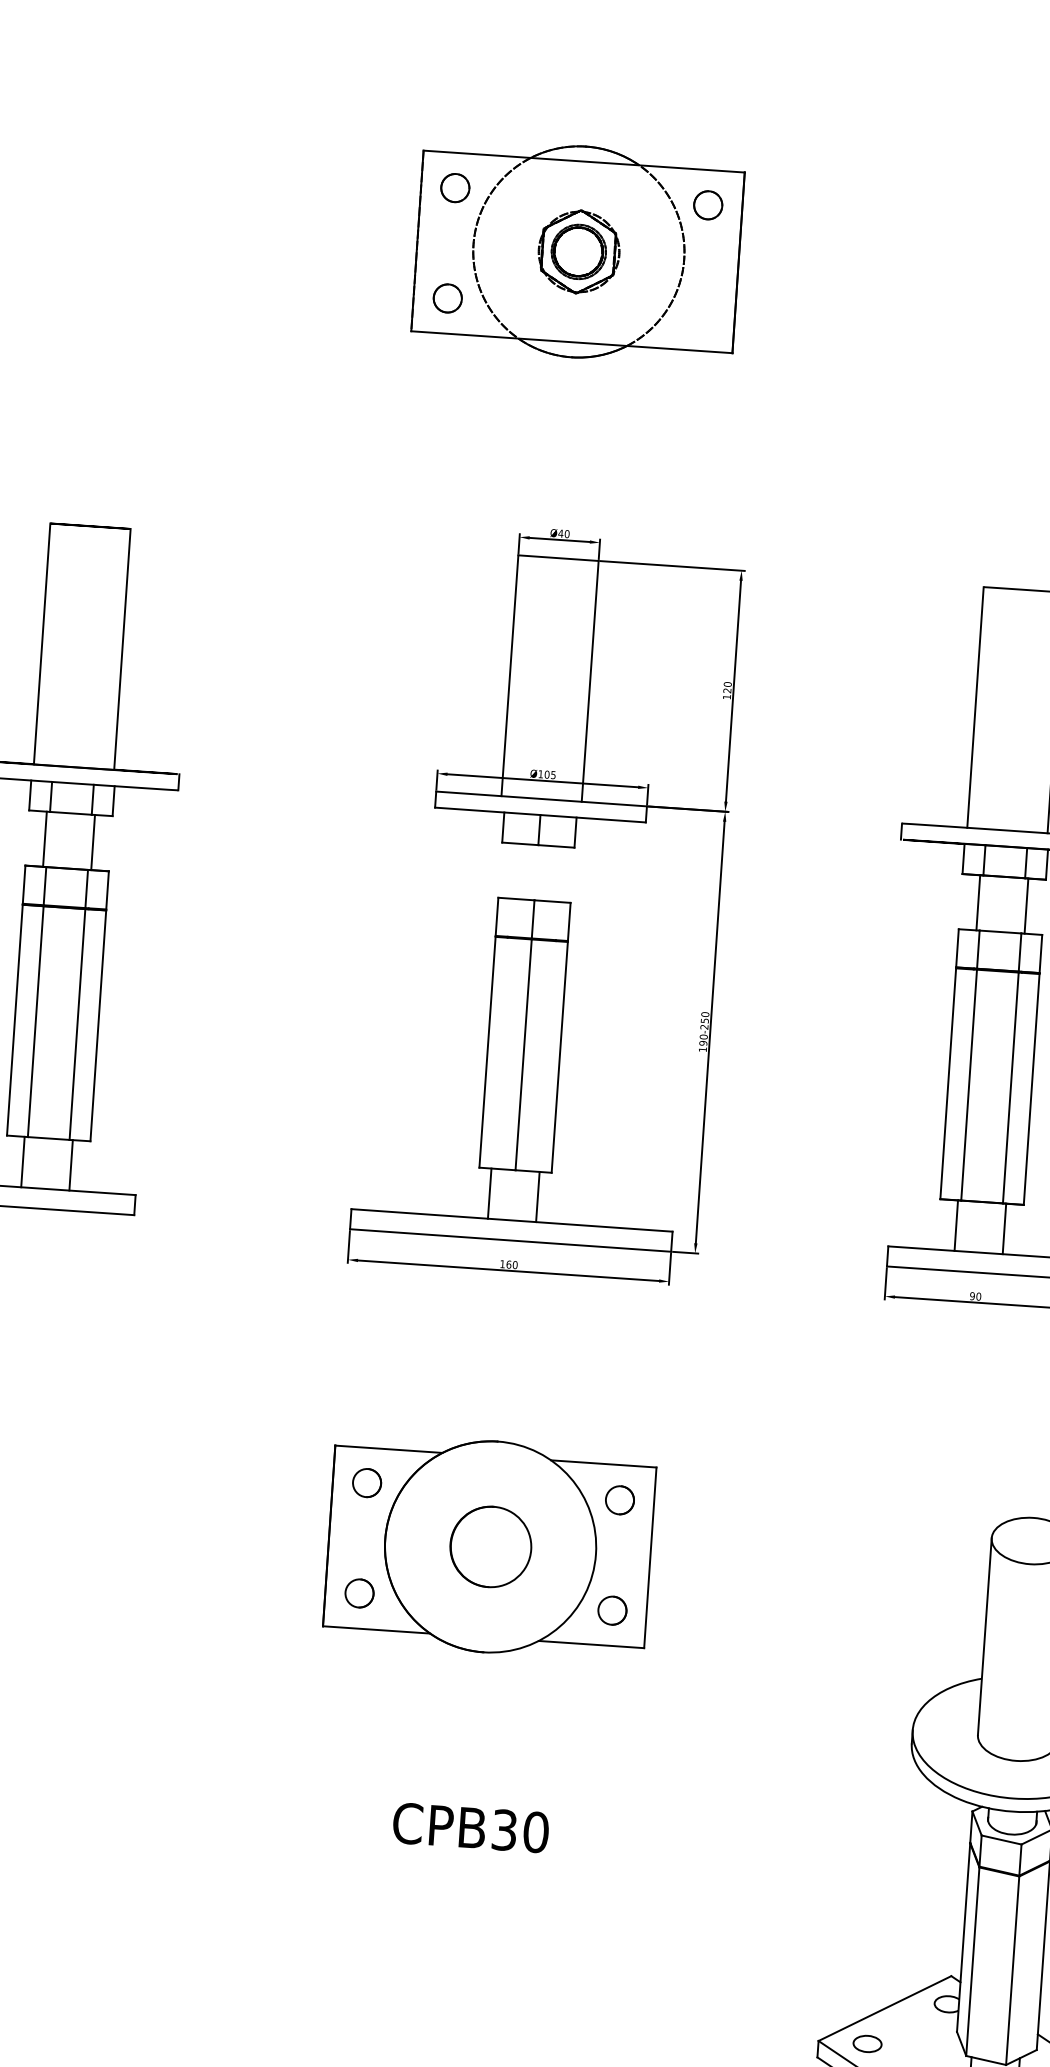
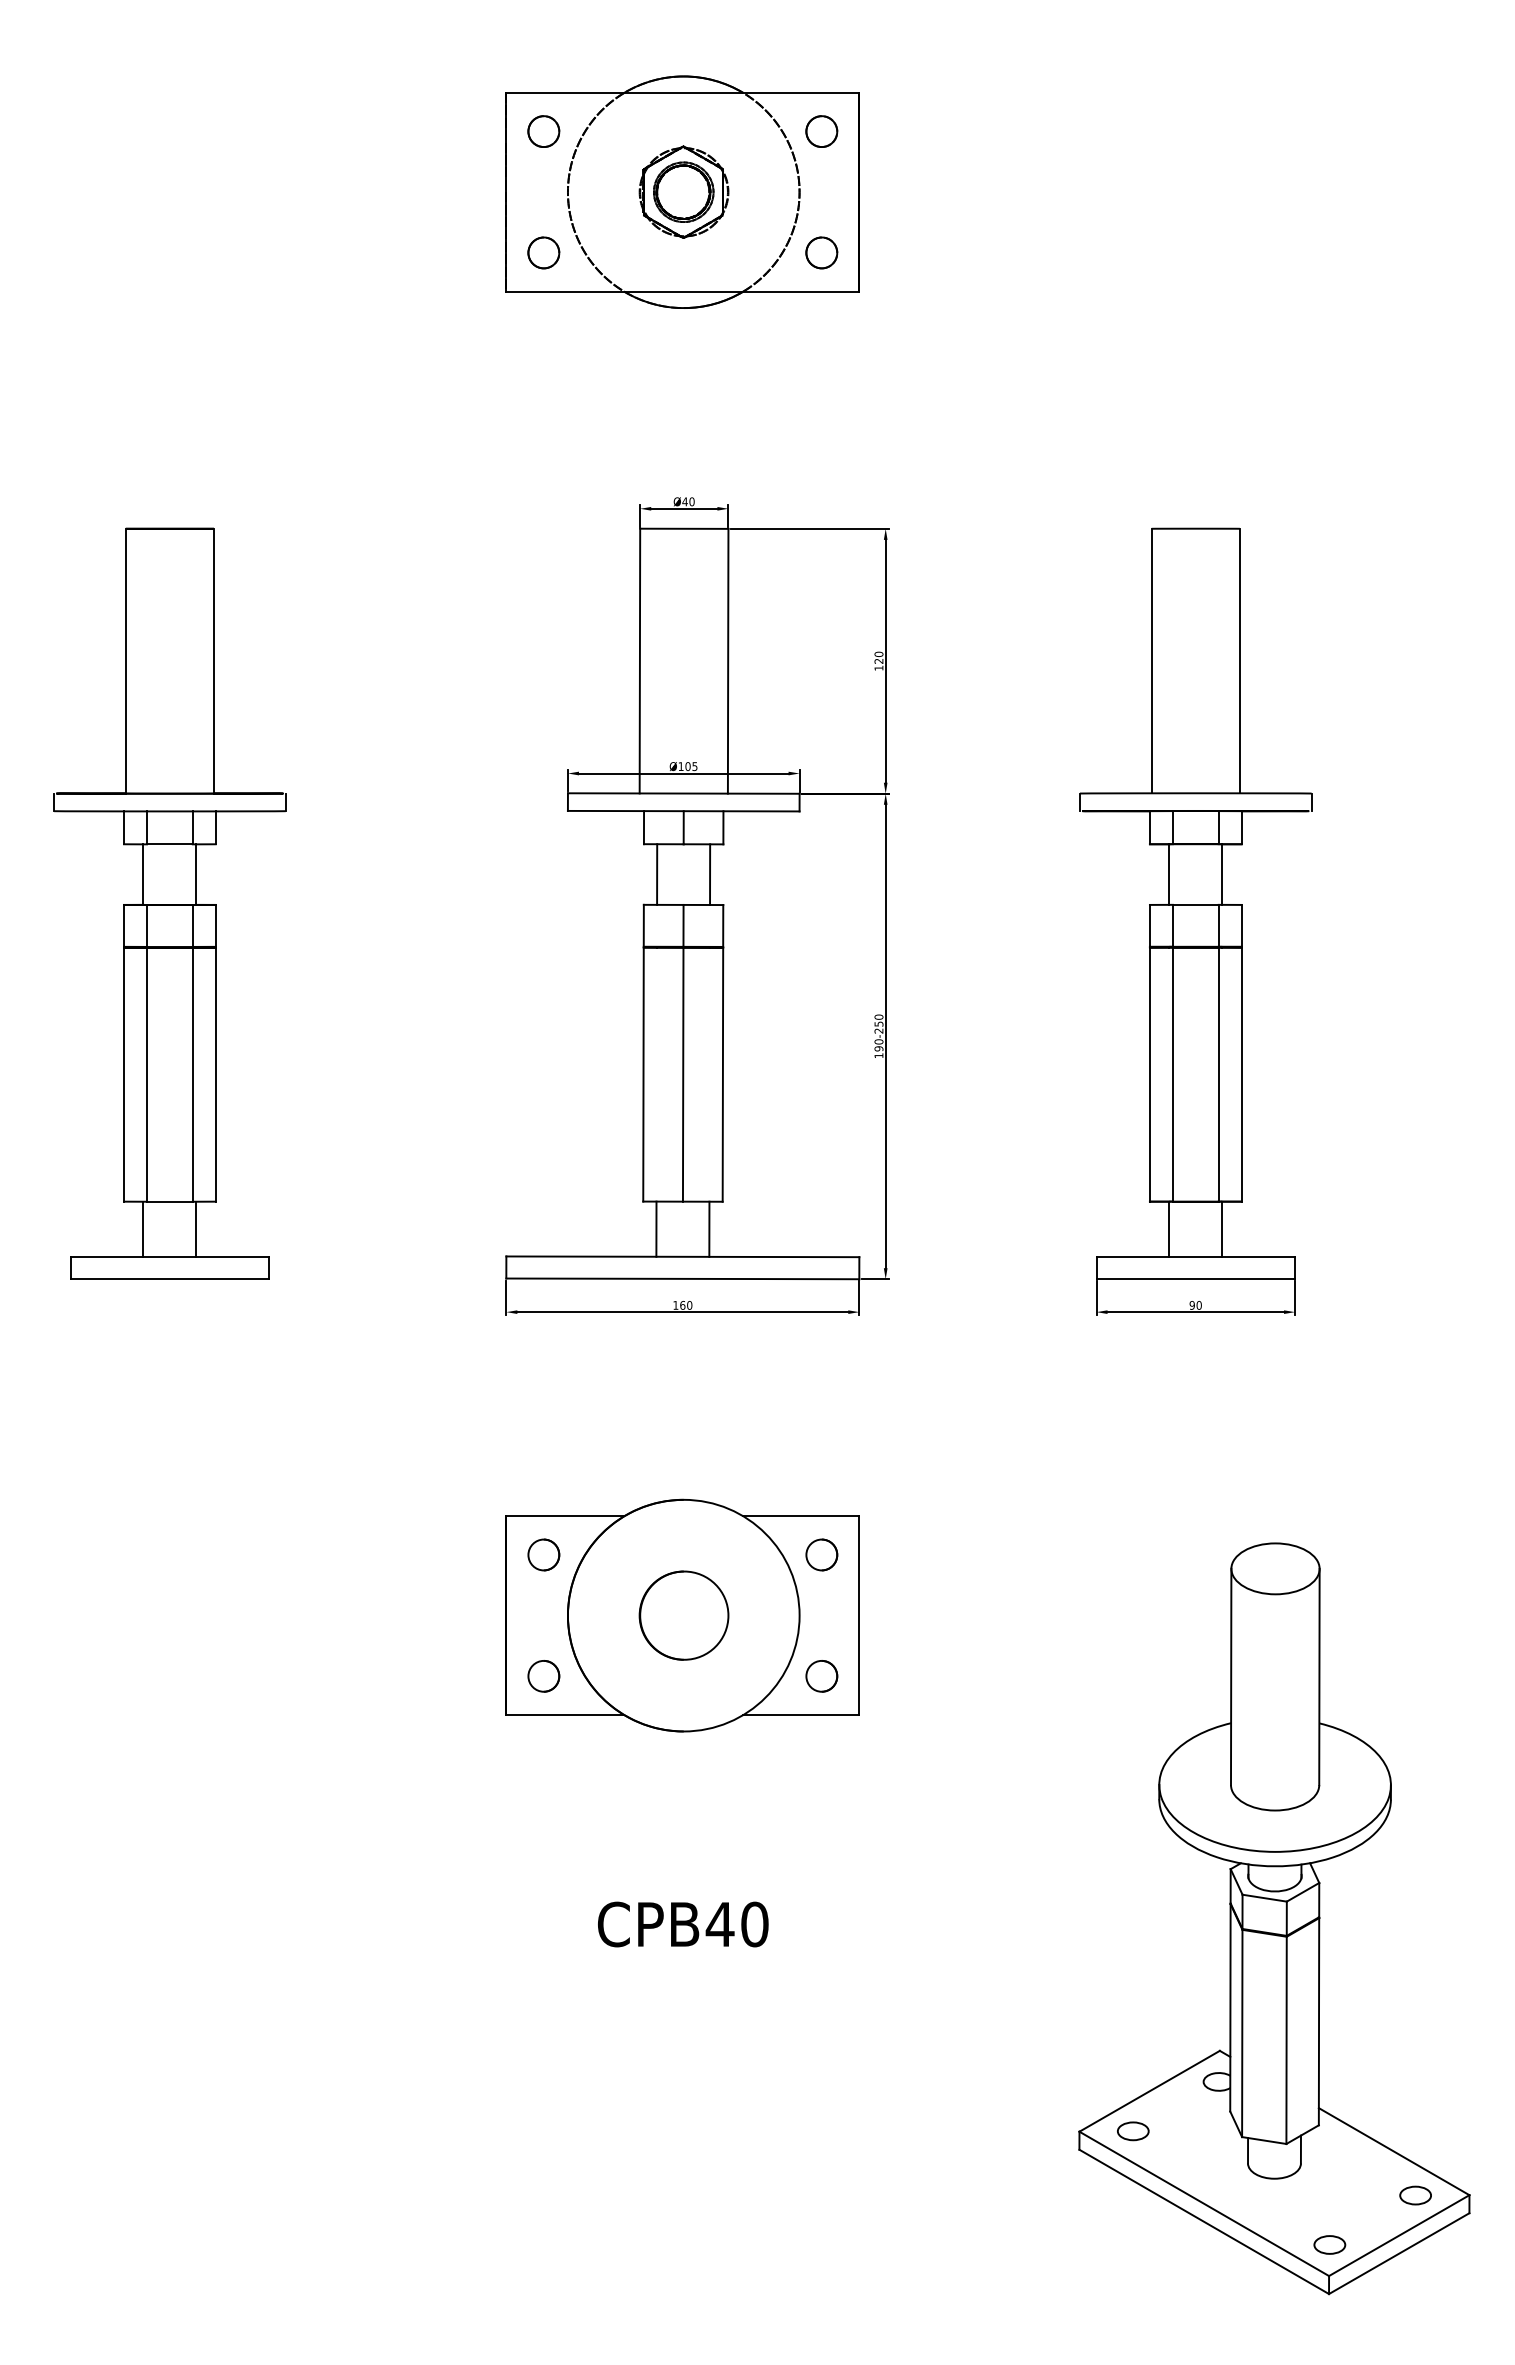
part: (700, 315) -> (821, 252), added
line: (512, 871) -> (657, 874), added
line: (560, 874) -> (710, 874), added
text: (503, 1830) -> (719, 1924), CPB30 -> CPB40

